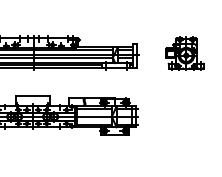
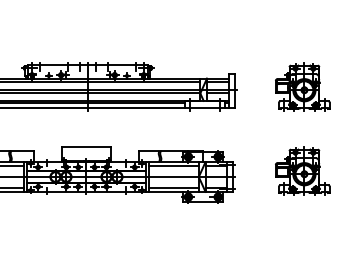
part: (184, 112) -> (302, 170), added

